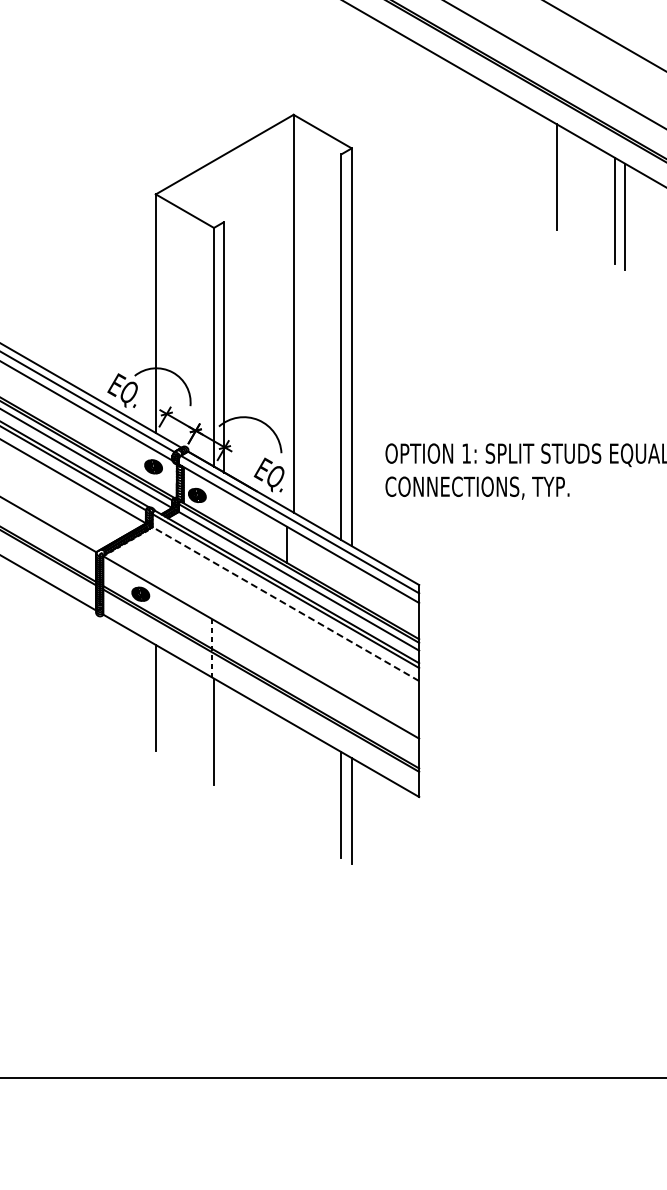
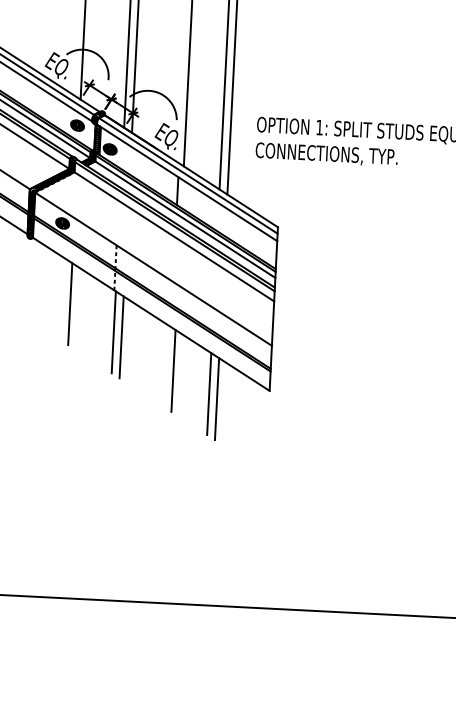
line: (285, 604) -> (173, 237), dashed -> solid
line: (224, 737) -> (121, 337), added
line: (293, 777) -> (173, 370), added

